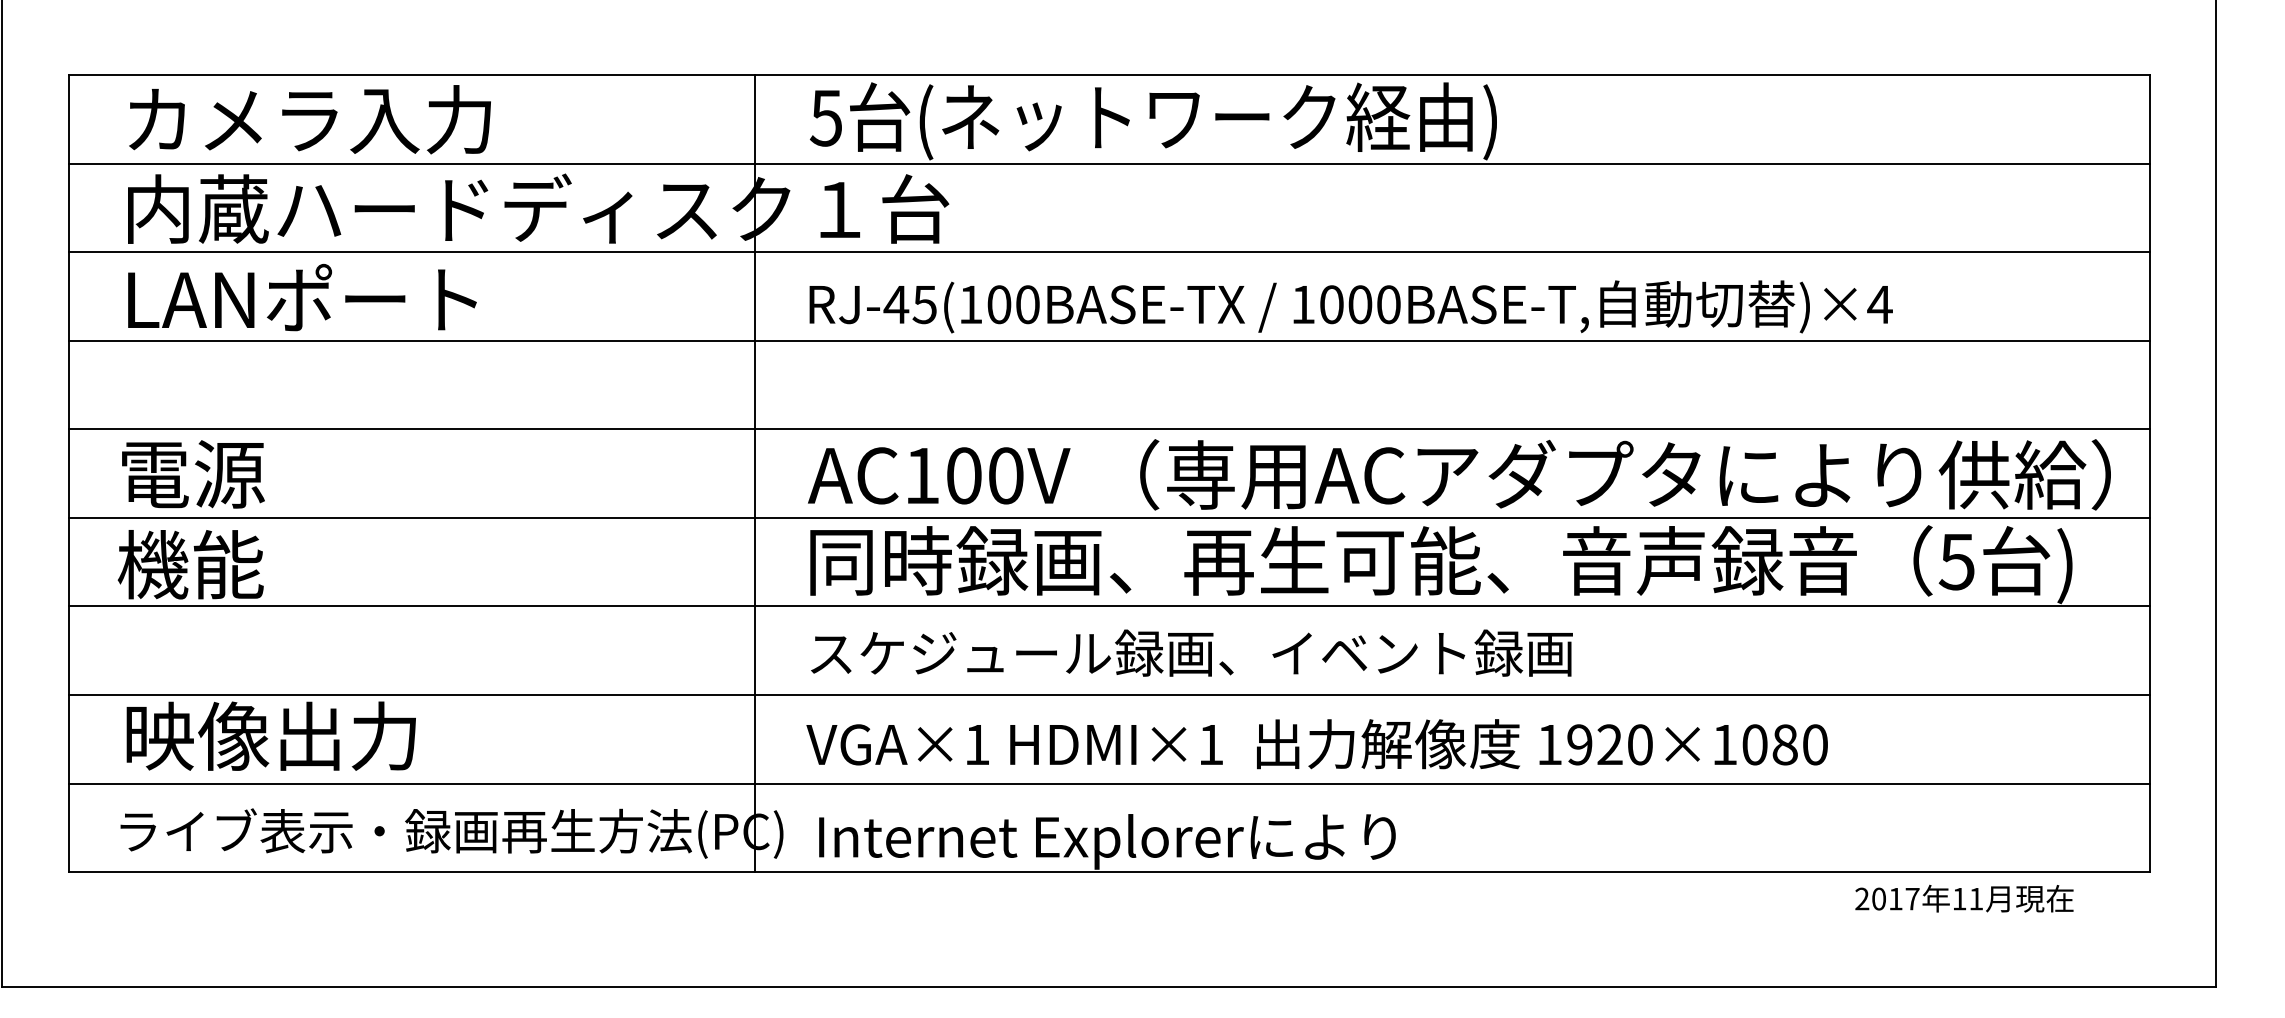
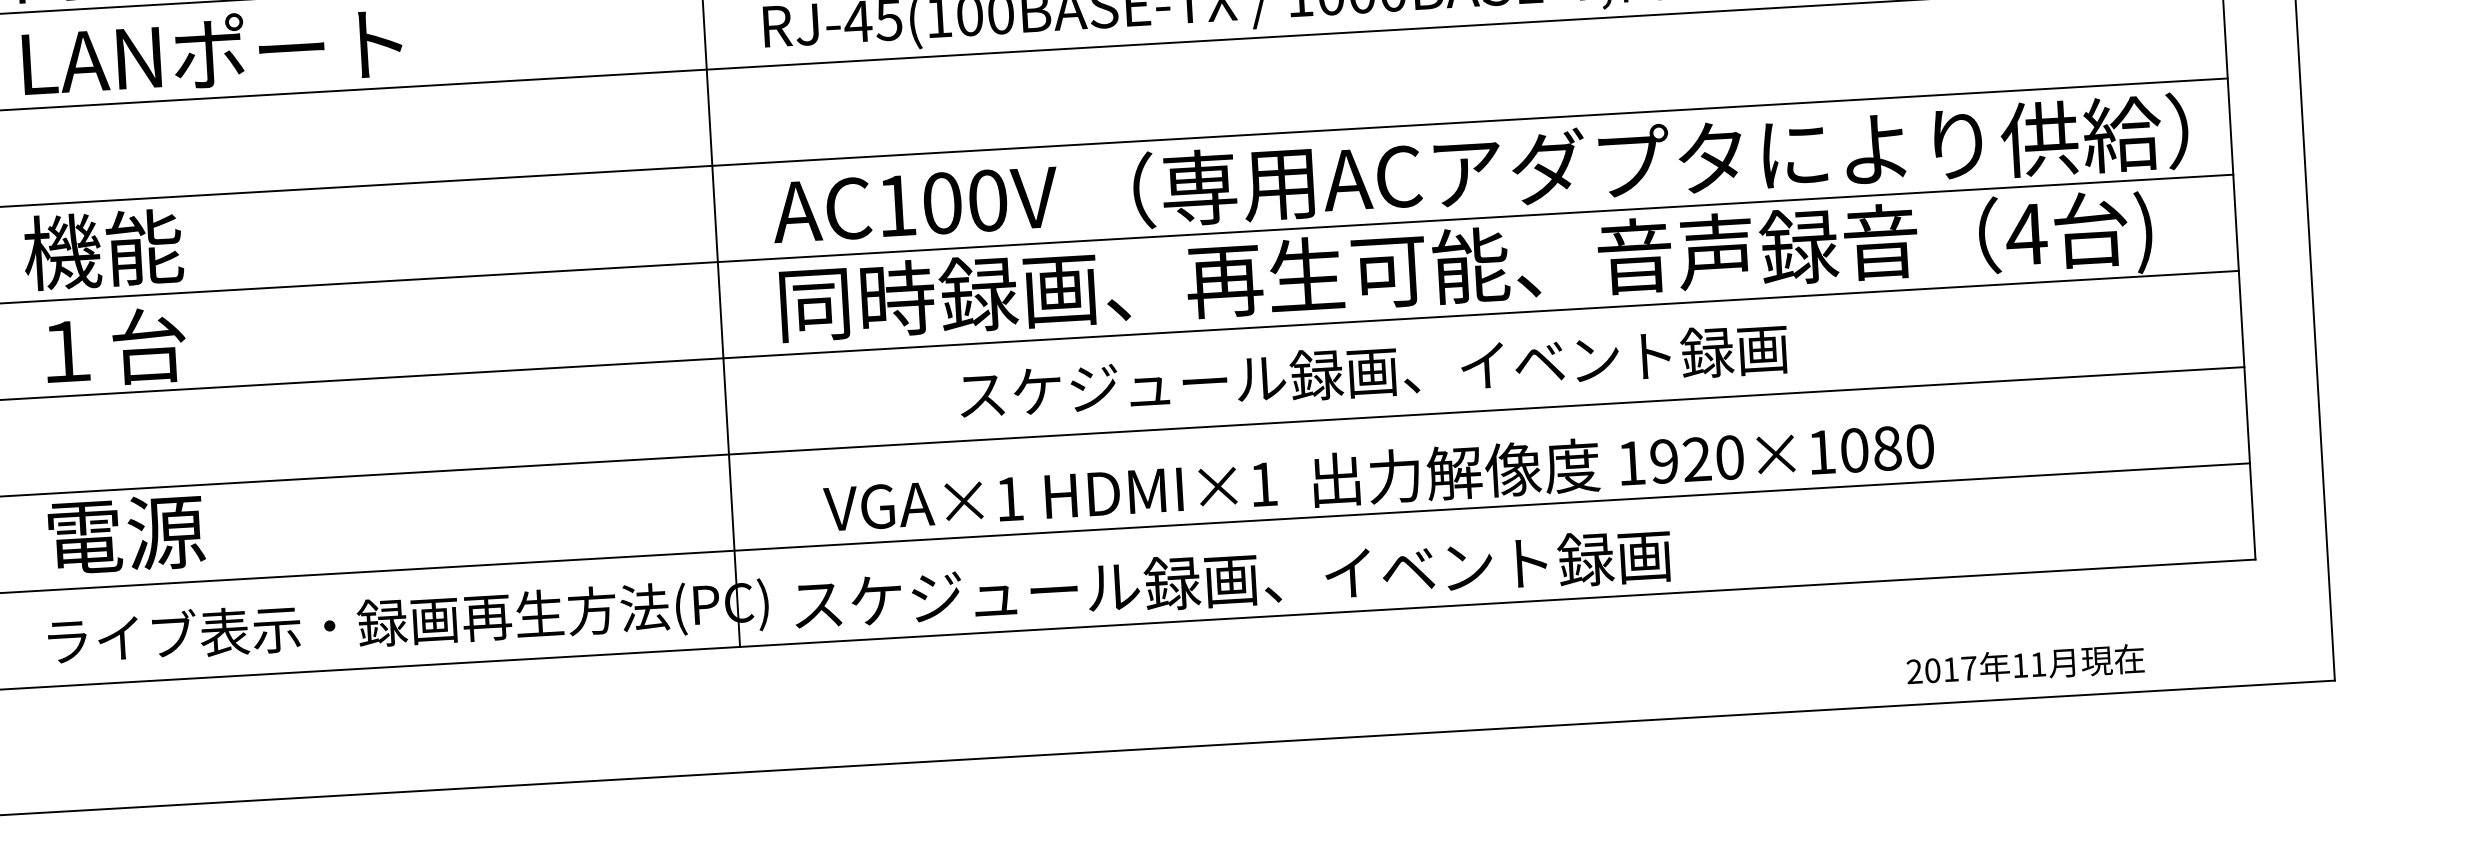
text: (191, 473) -> (102, 249), 電源 -> 機能
text: (1957, 562) -> (2026, 235), 5 -> 4
text: (190, 564) -> (107, 348), 機能 -> １台
text: (1191, 652) -> (1373, 371), moved
text: (270, 735) -> (205, 528), 映像出力 -> 電源
text: (1316, 744) -> (1378, 477), moved
text: (1210, 840) -> (1232, 584), Internet Explorerにより -> スケジュール録画、イベント録画
text: (1964, 898) -> (2025, 664), moved

